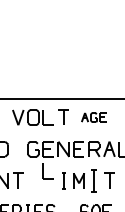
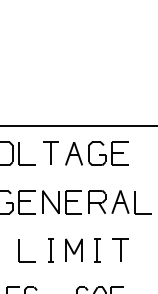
part: (93, 117) -> (96, 153), size x1.67
part: (47, 171) -> (25, 251), moved
part: (94, 180) -> (97, 249), size x0.71

